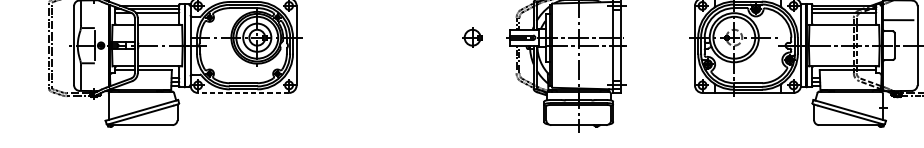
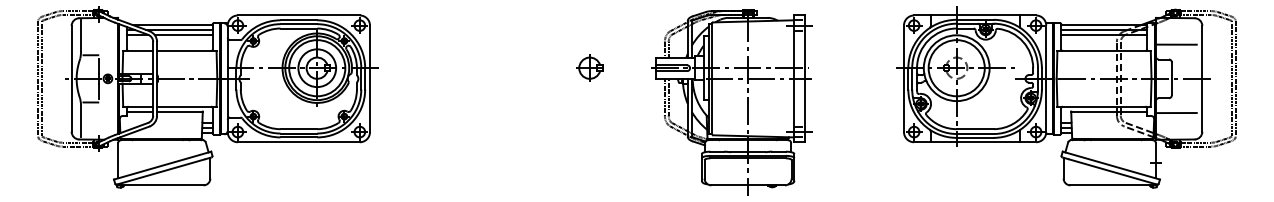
part: (472, 37) -> (589, 67), moved
line: (897, 71) -> (1175, 113), added
line: (243, 93) -> (298, 142), dashed -> solid

